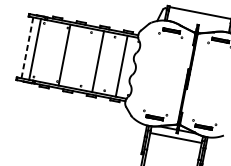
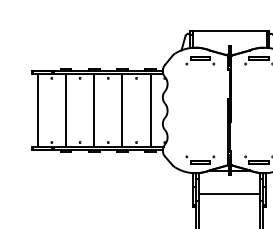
line: (27, 47) -> (37, 110), dashed -> solid
line: (35, 49) -> (66, 110), moved
line: (64, 55) -> (94, 110), moved
line: (175, 138) -> (229, 194), moved

